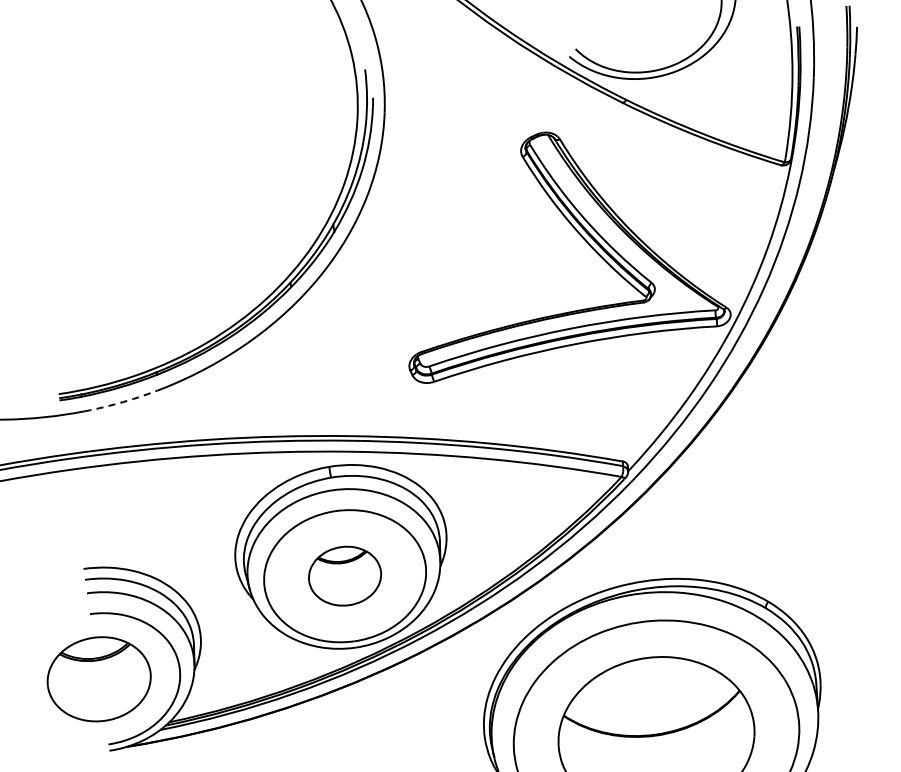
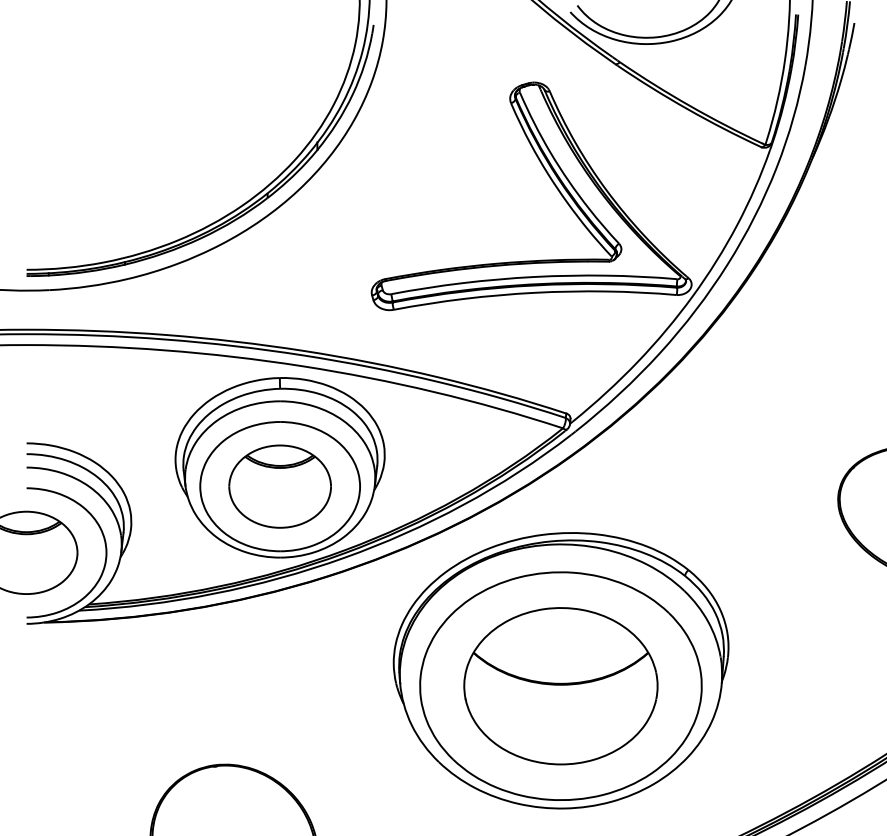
arc: (123, 402) -> (88, 286), dashed -> solid
part: (344, 576) -> (279, 486), size x1.43

